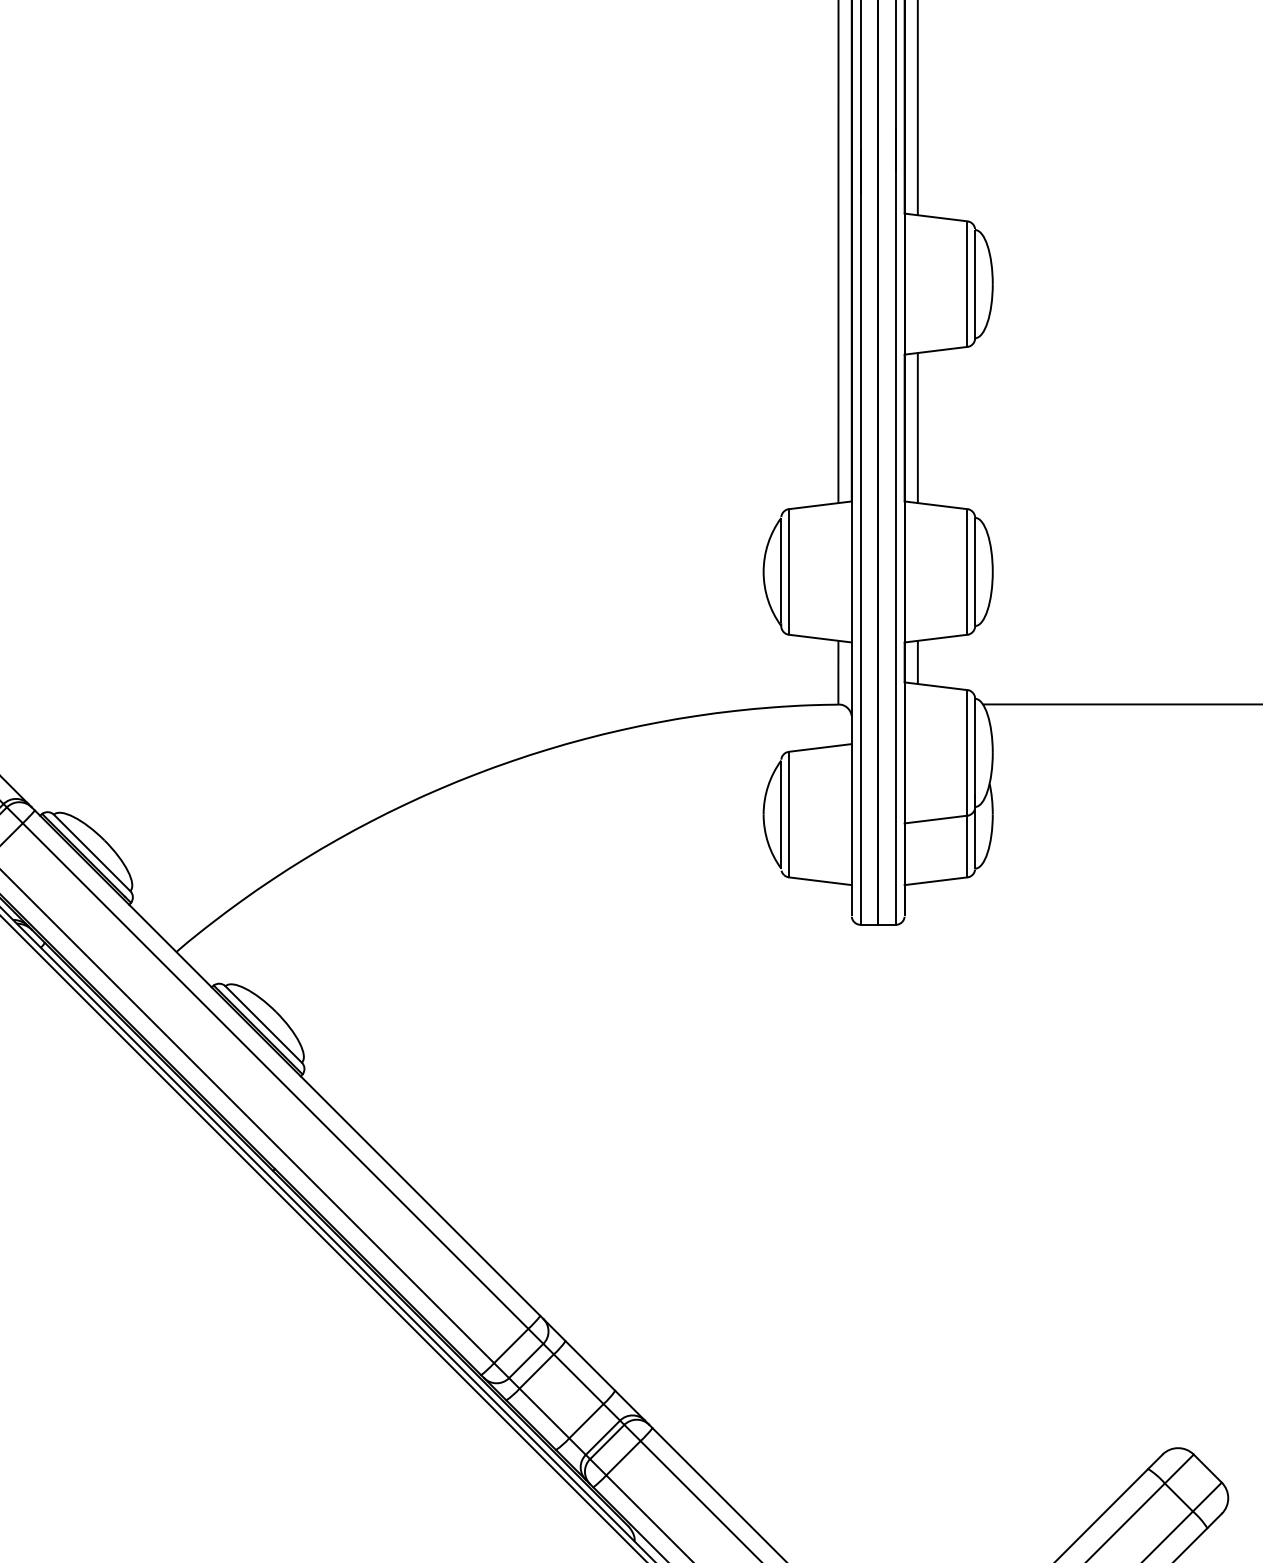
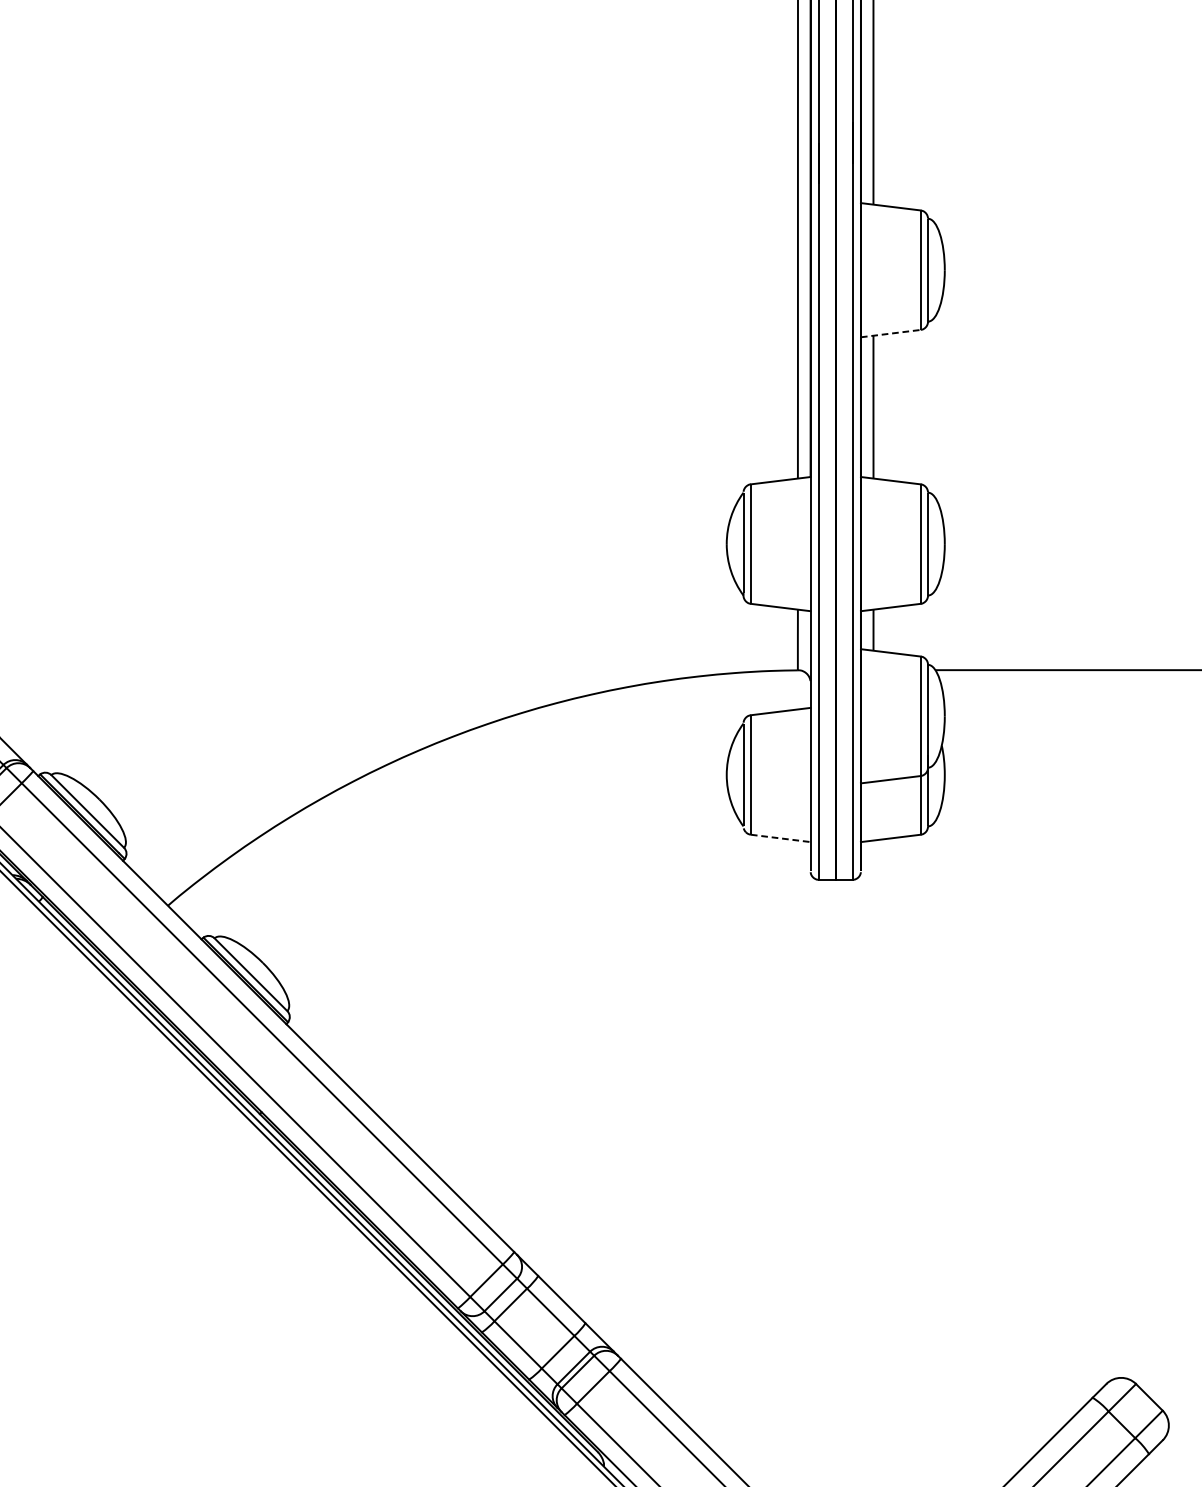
line: (936, 350) -> (891, 333), solid -> dashed
line: (820, 881) -> (780, 838), solid -> dashed

